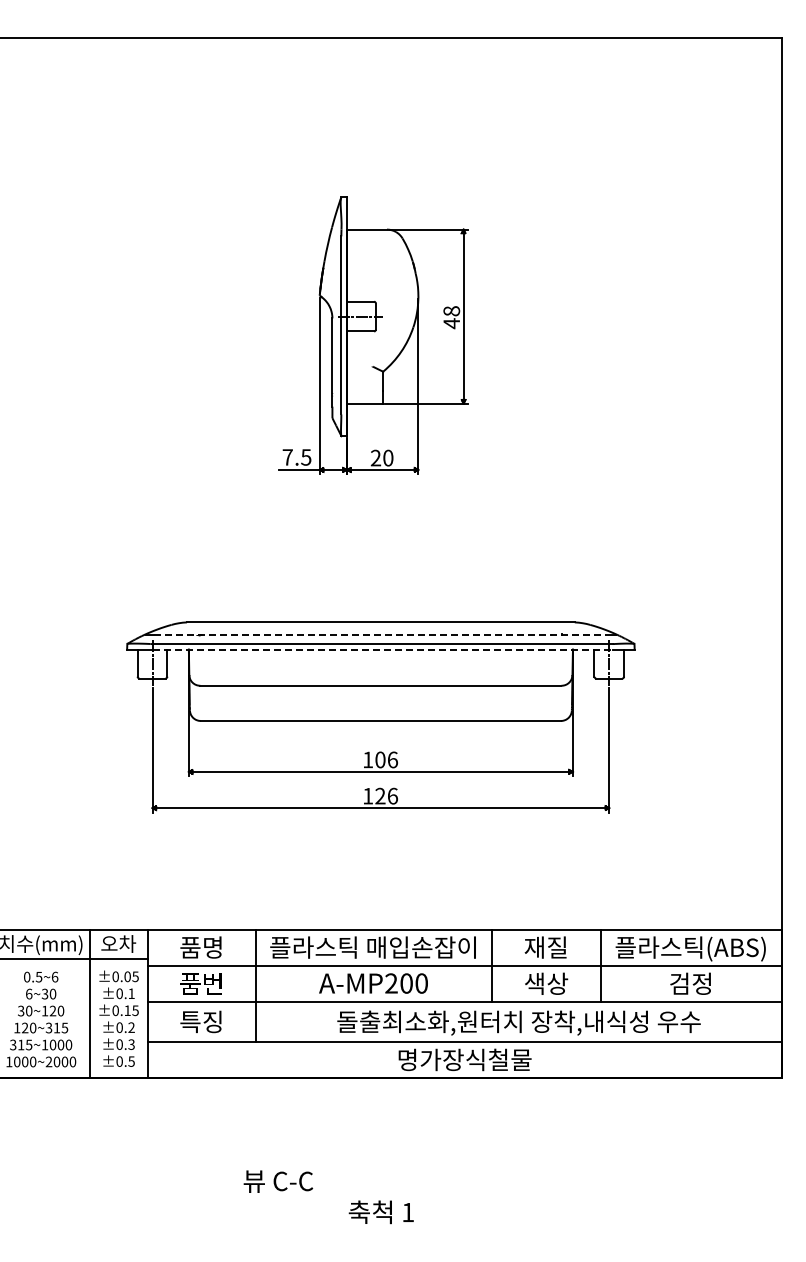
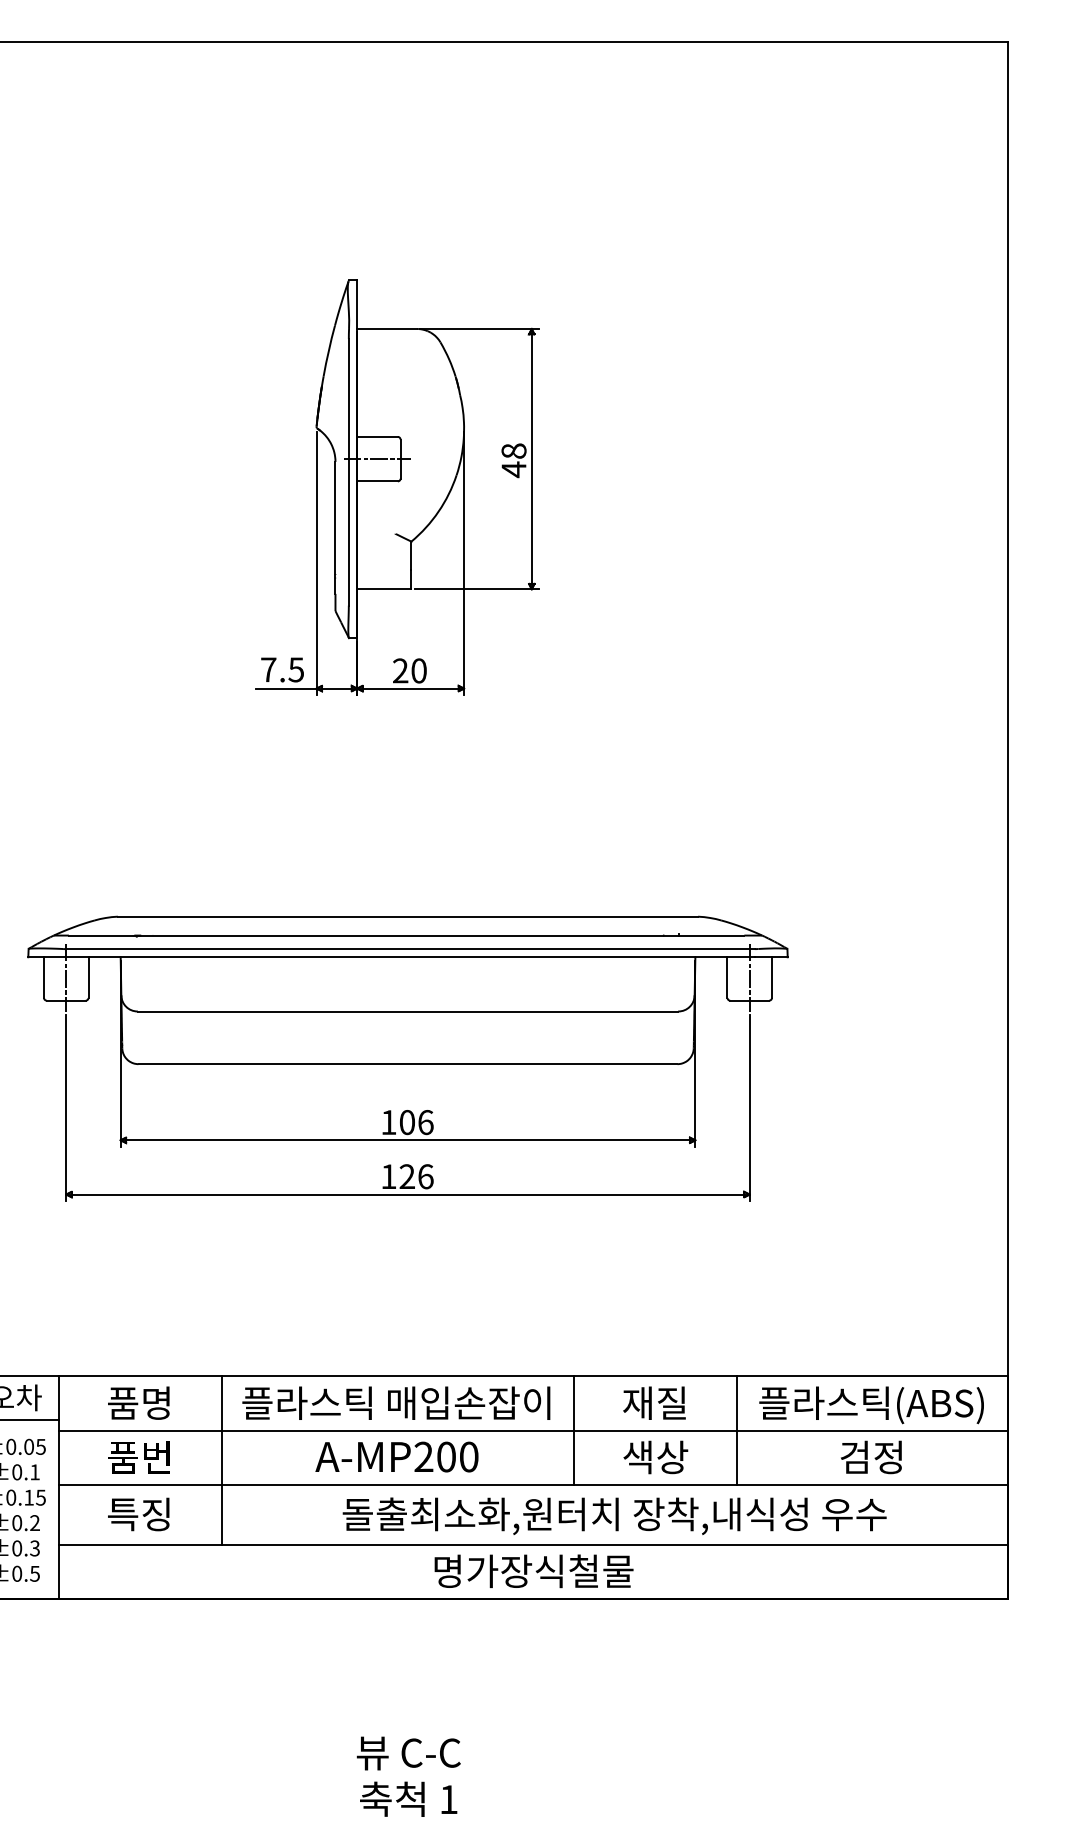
line: (379, 635) -> (405, 936), dashed -> solid
line: (383, 649) -> (411, 957), dashed -> solid
text: (278, 1181) -> (408, 1753), moved

